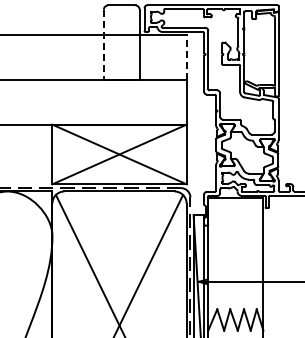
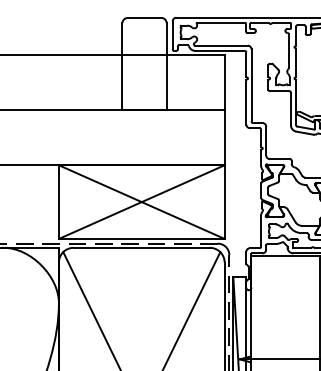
line: (103, 45) -> (122, 67), dashed -> solid
line: (186, 57) -> (224, 82), dashed -> solid

